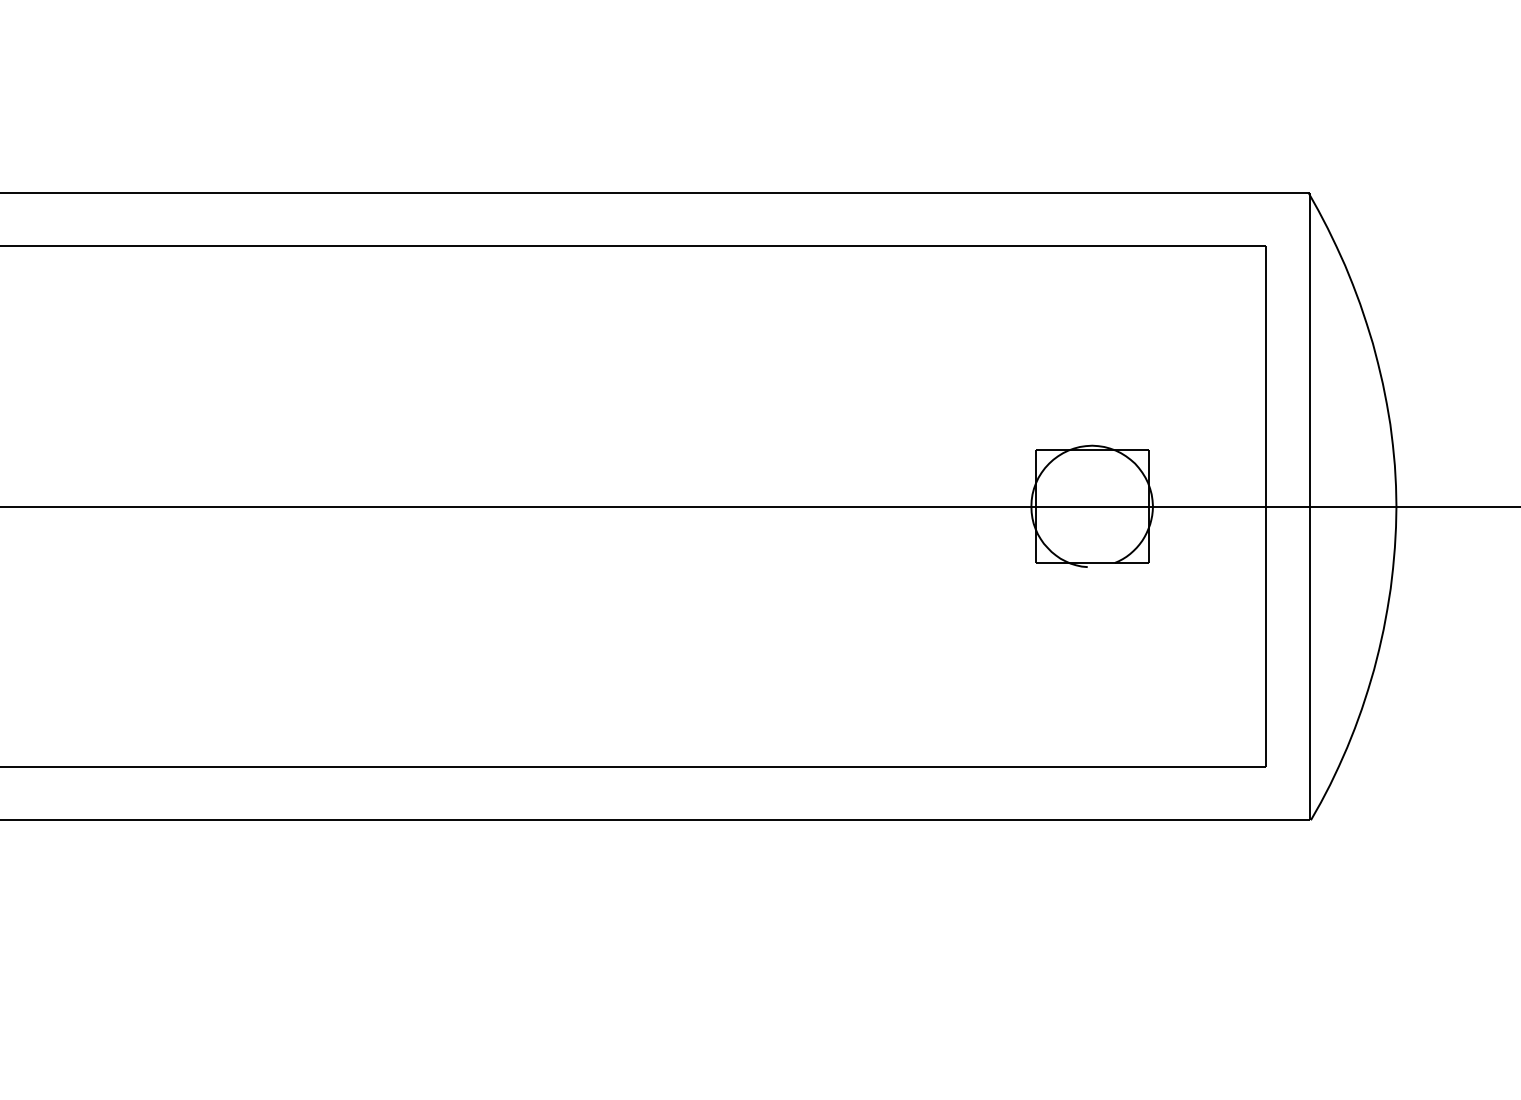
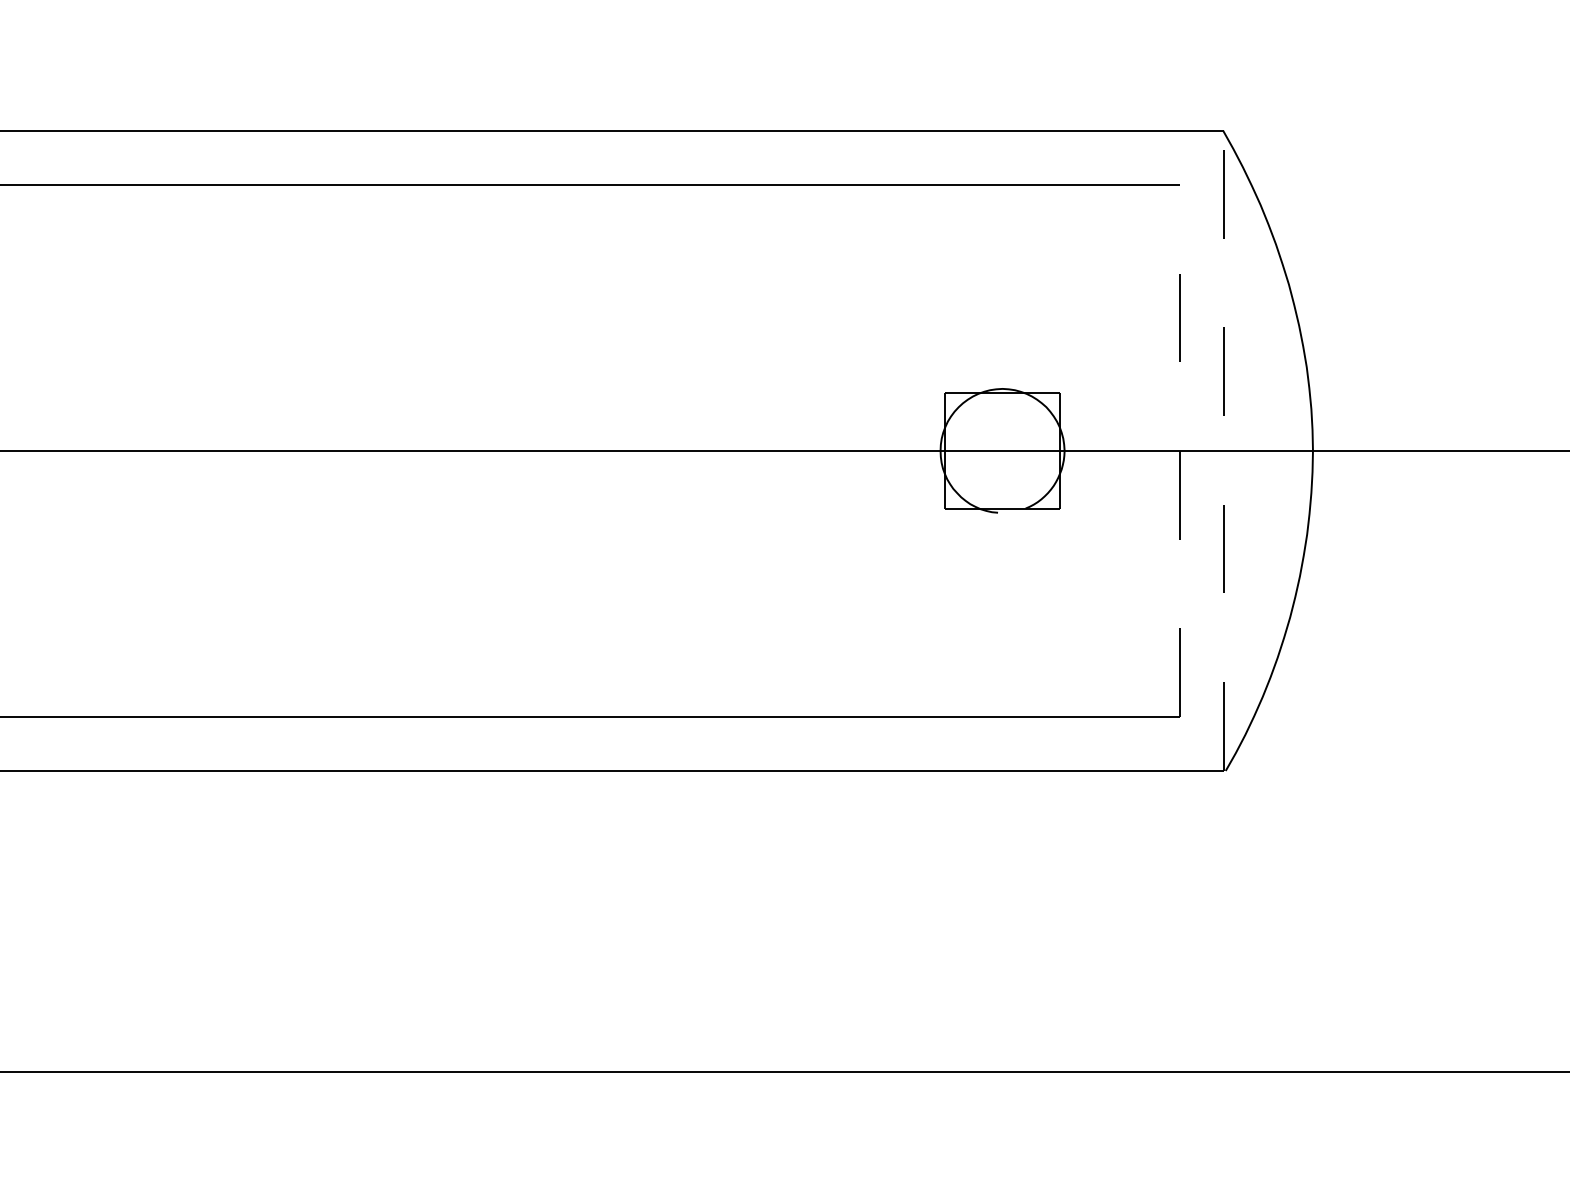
line: (1265, 506) -> (1179, 450), solid -> dashed
line: (1309, 506) -> (1224, 450), solid -> dashed

